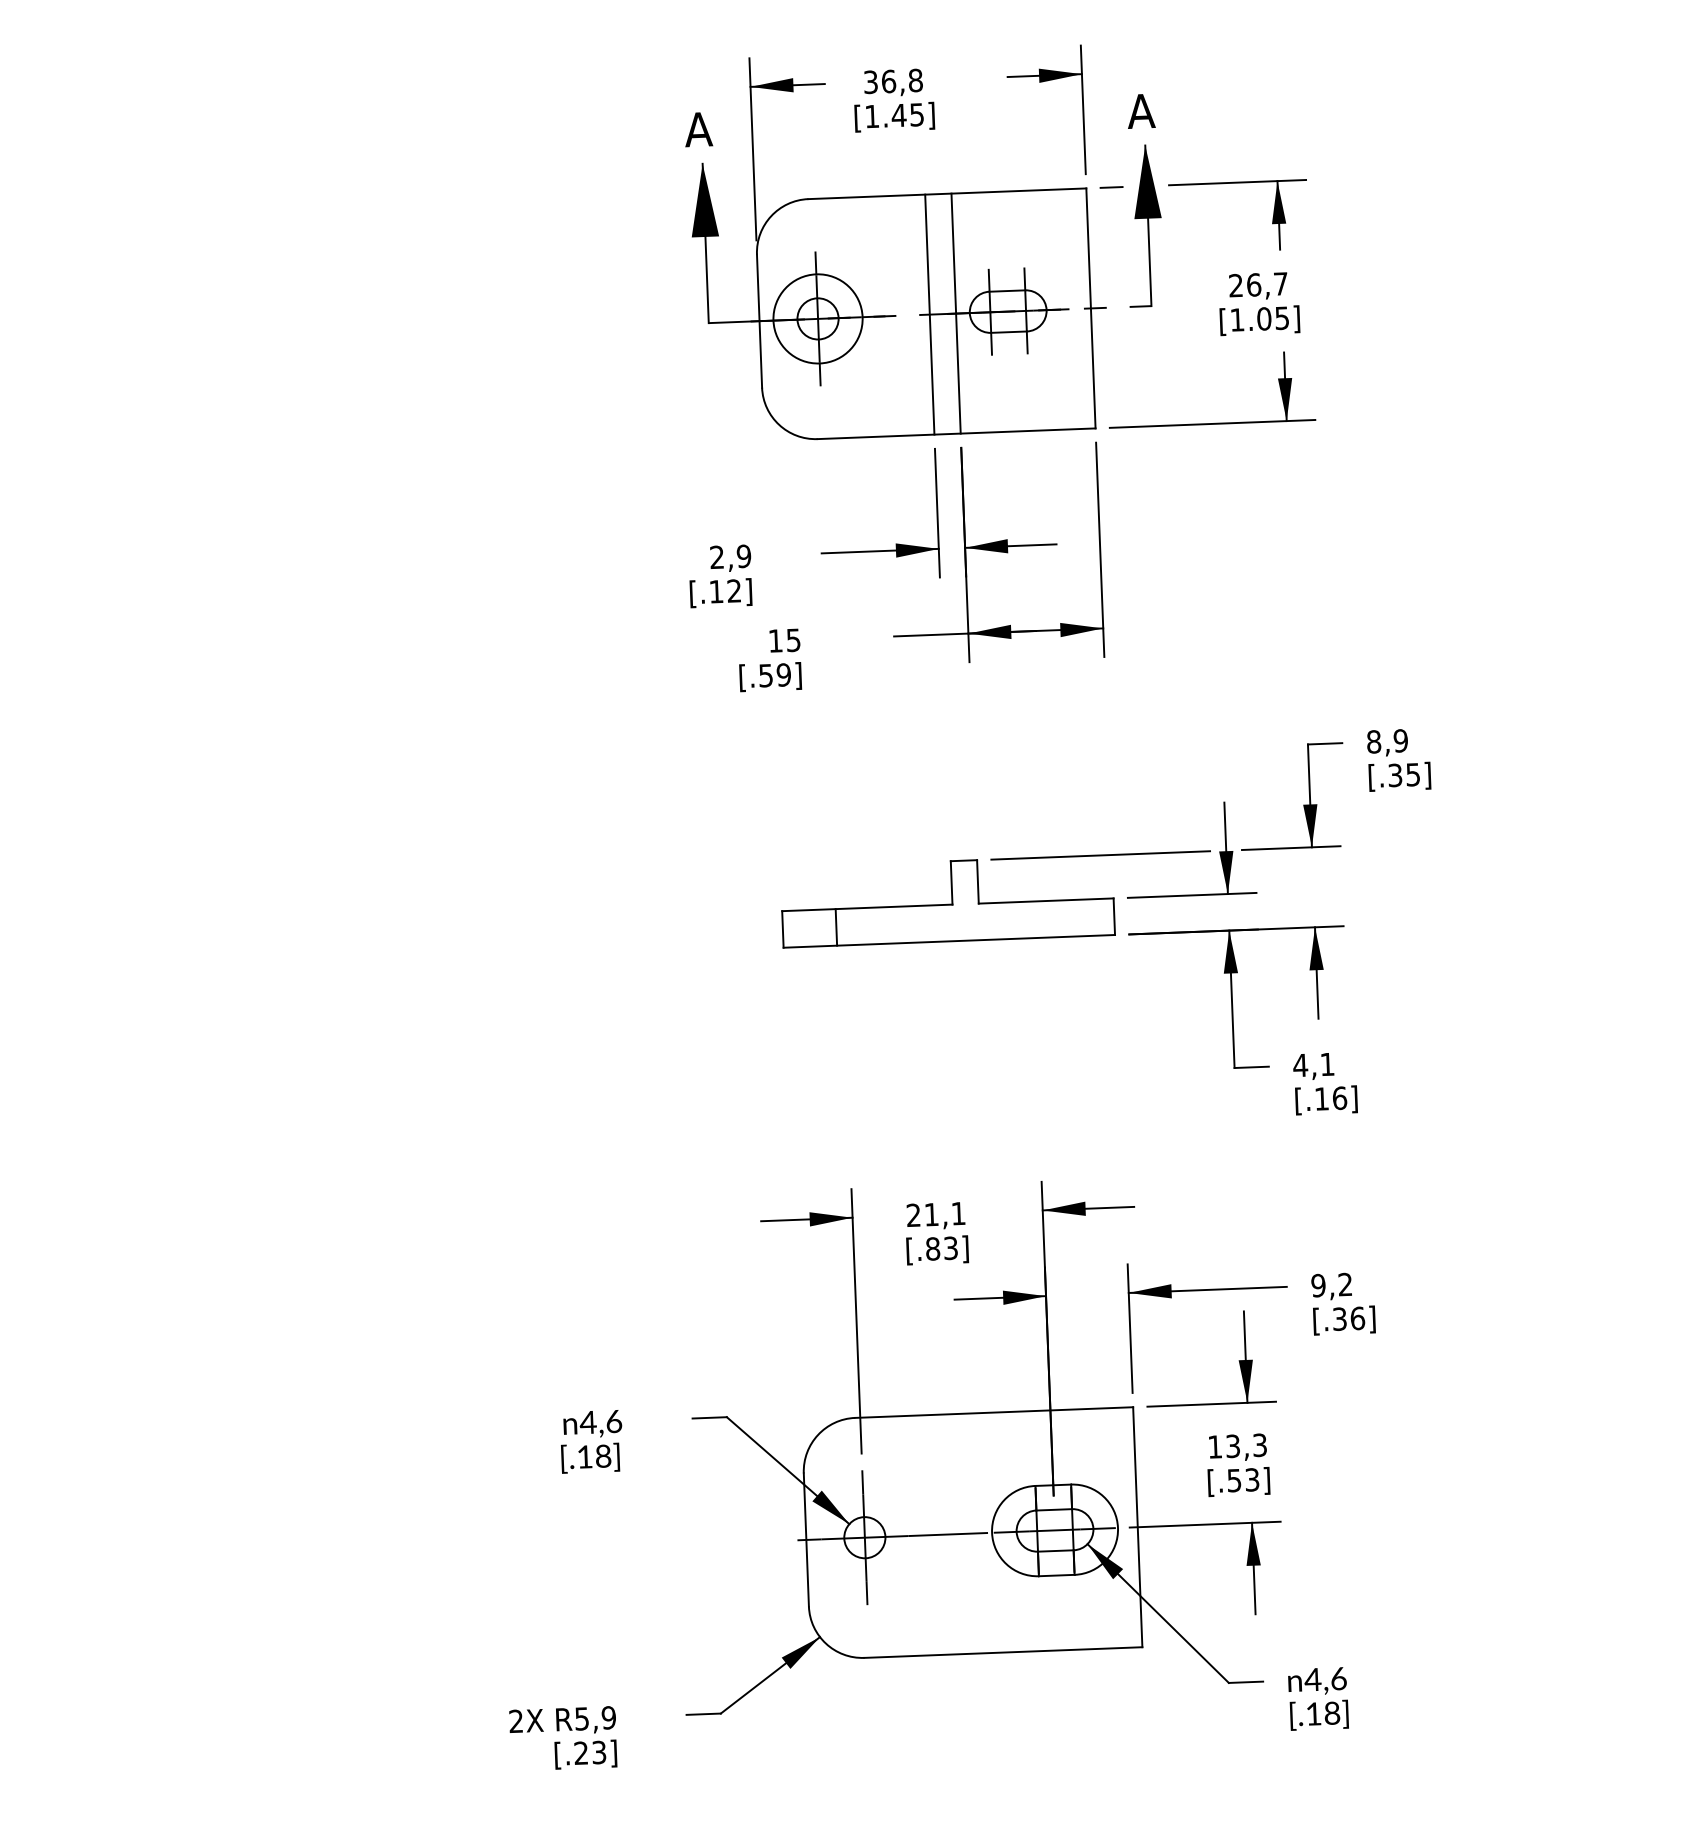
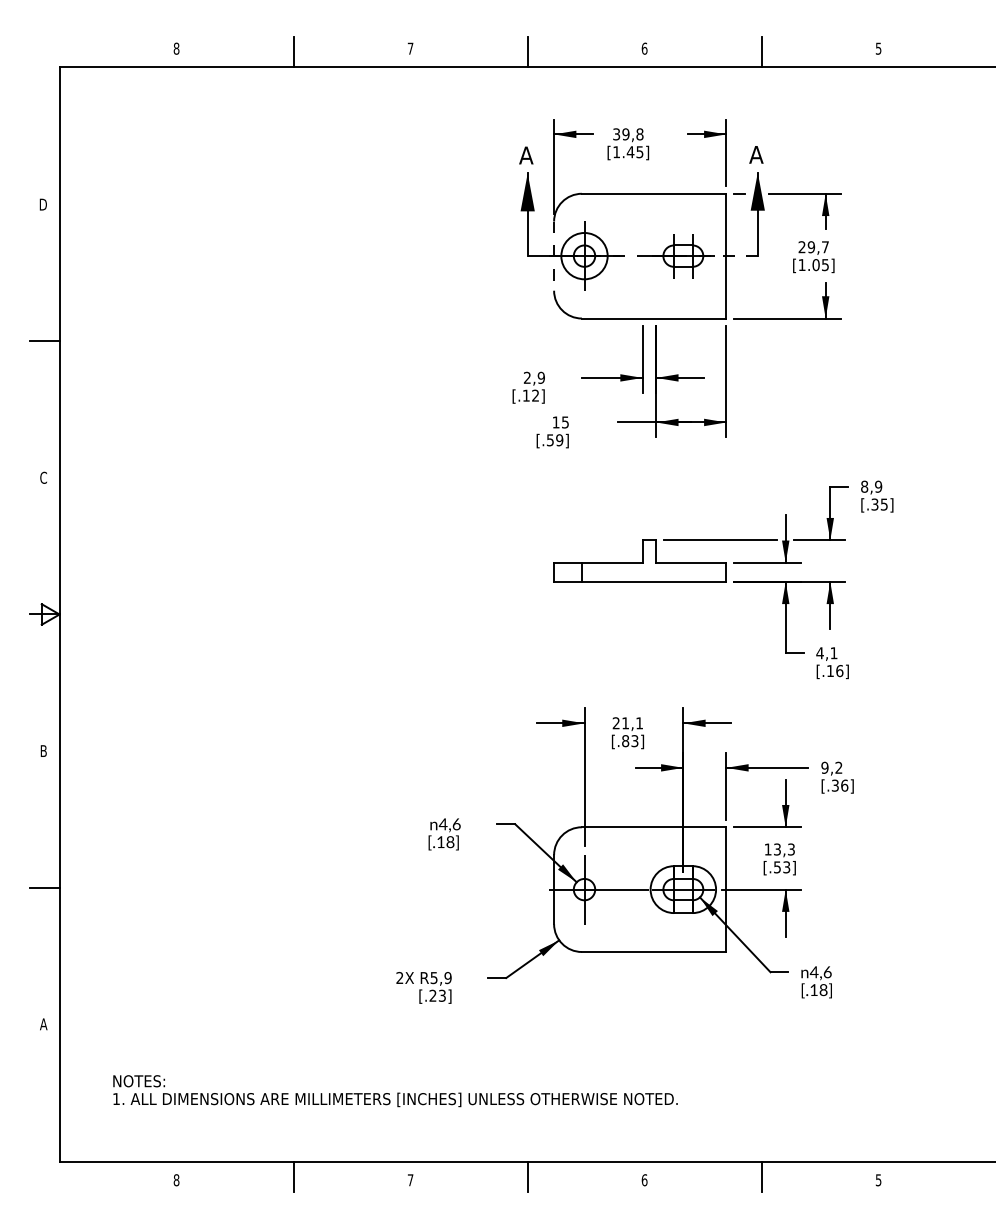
text: (887, 81) -> (625, 134), 36,8 -> 39,8
text: (1254, 285) -> (811, 247), 26,7 -> 29,7
line: (956, 312) -> (656, 255), removed
line: (929, 313) -> (642, 255), removed
line: (760, 321) -> (554, 256), solid -> dashed

